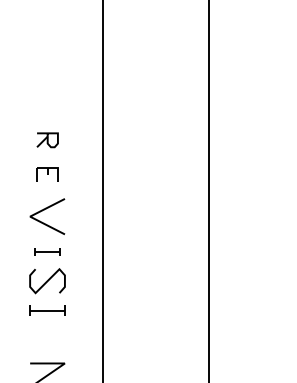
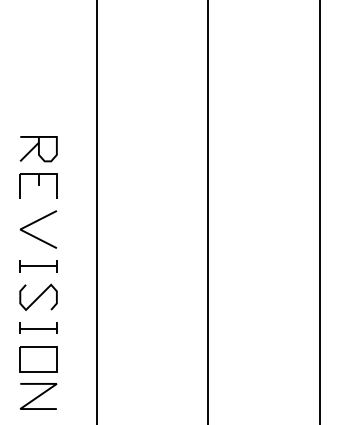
part: (47, 140) -> (38, 149), size x1.67
part: (47, 174) -> (38, 185), size x1.67
part: (47, 251) -> (38, 266), size x1.43
part: (47, 340) -> (38, 359), added

